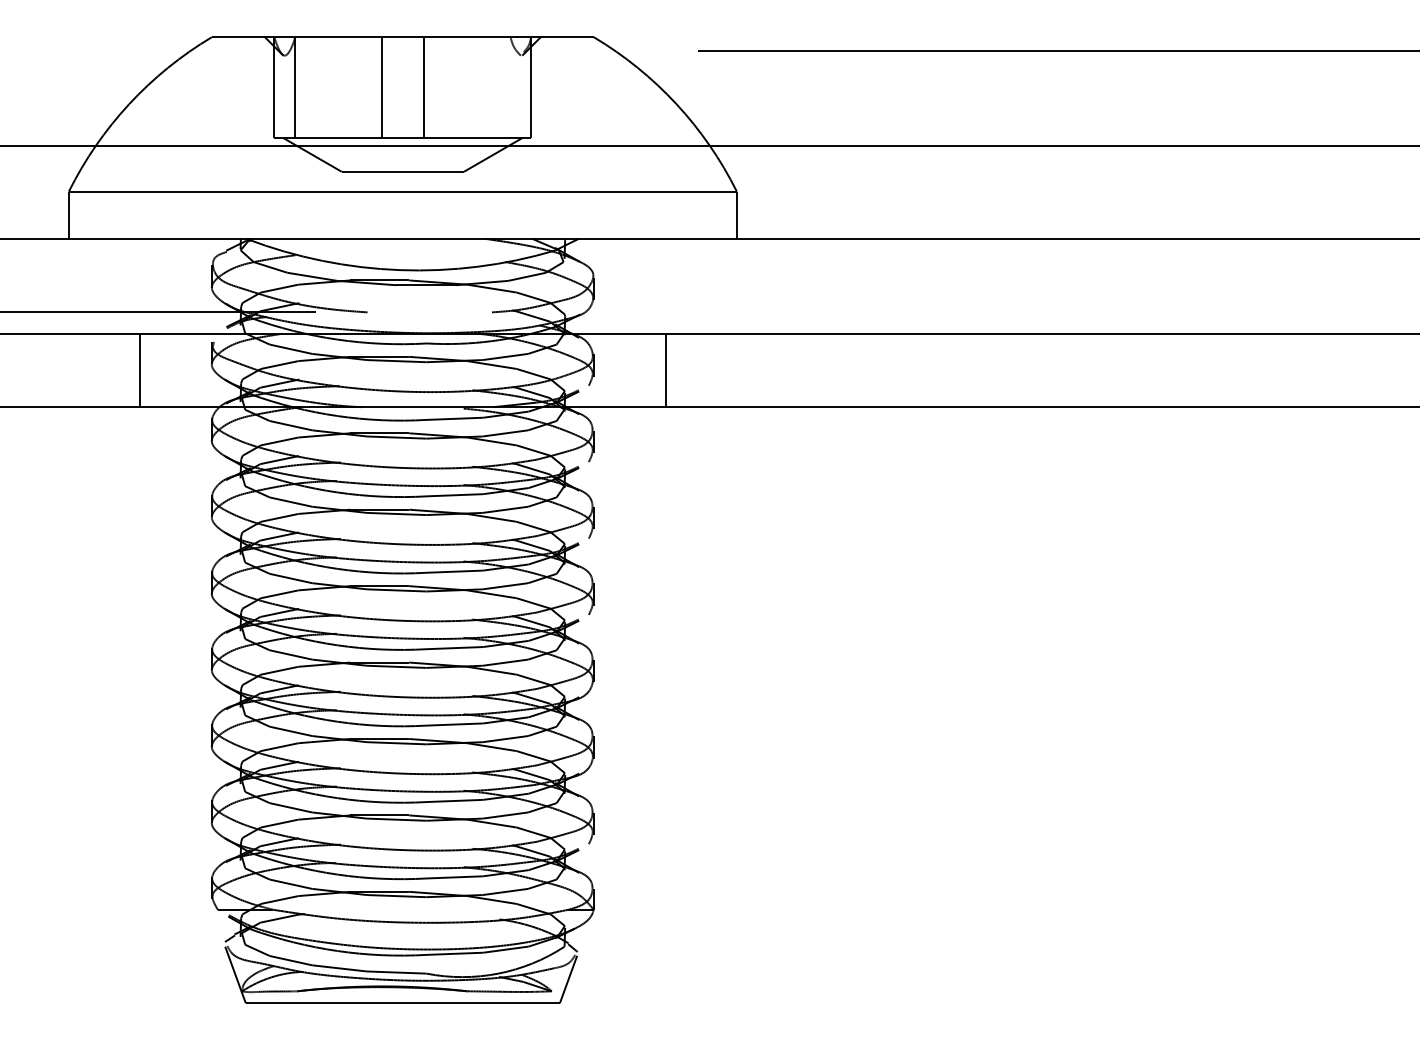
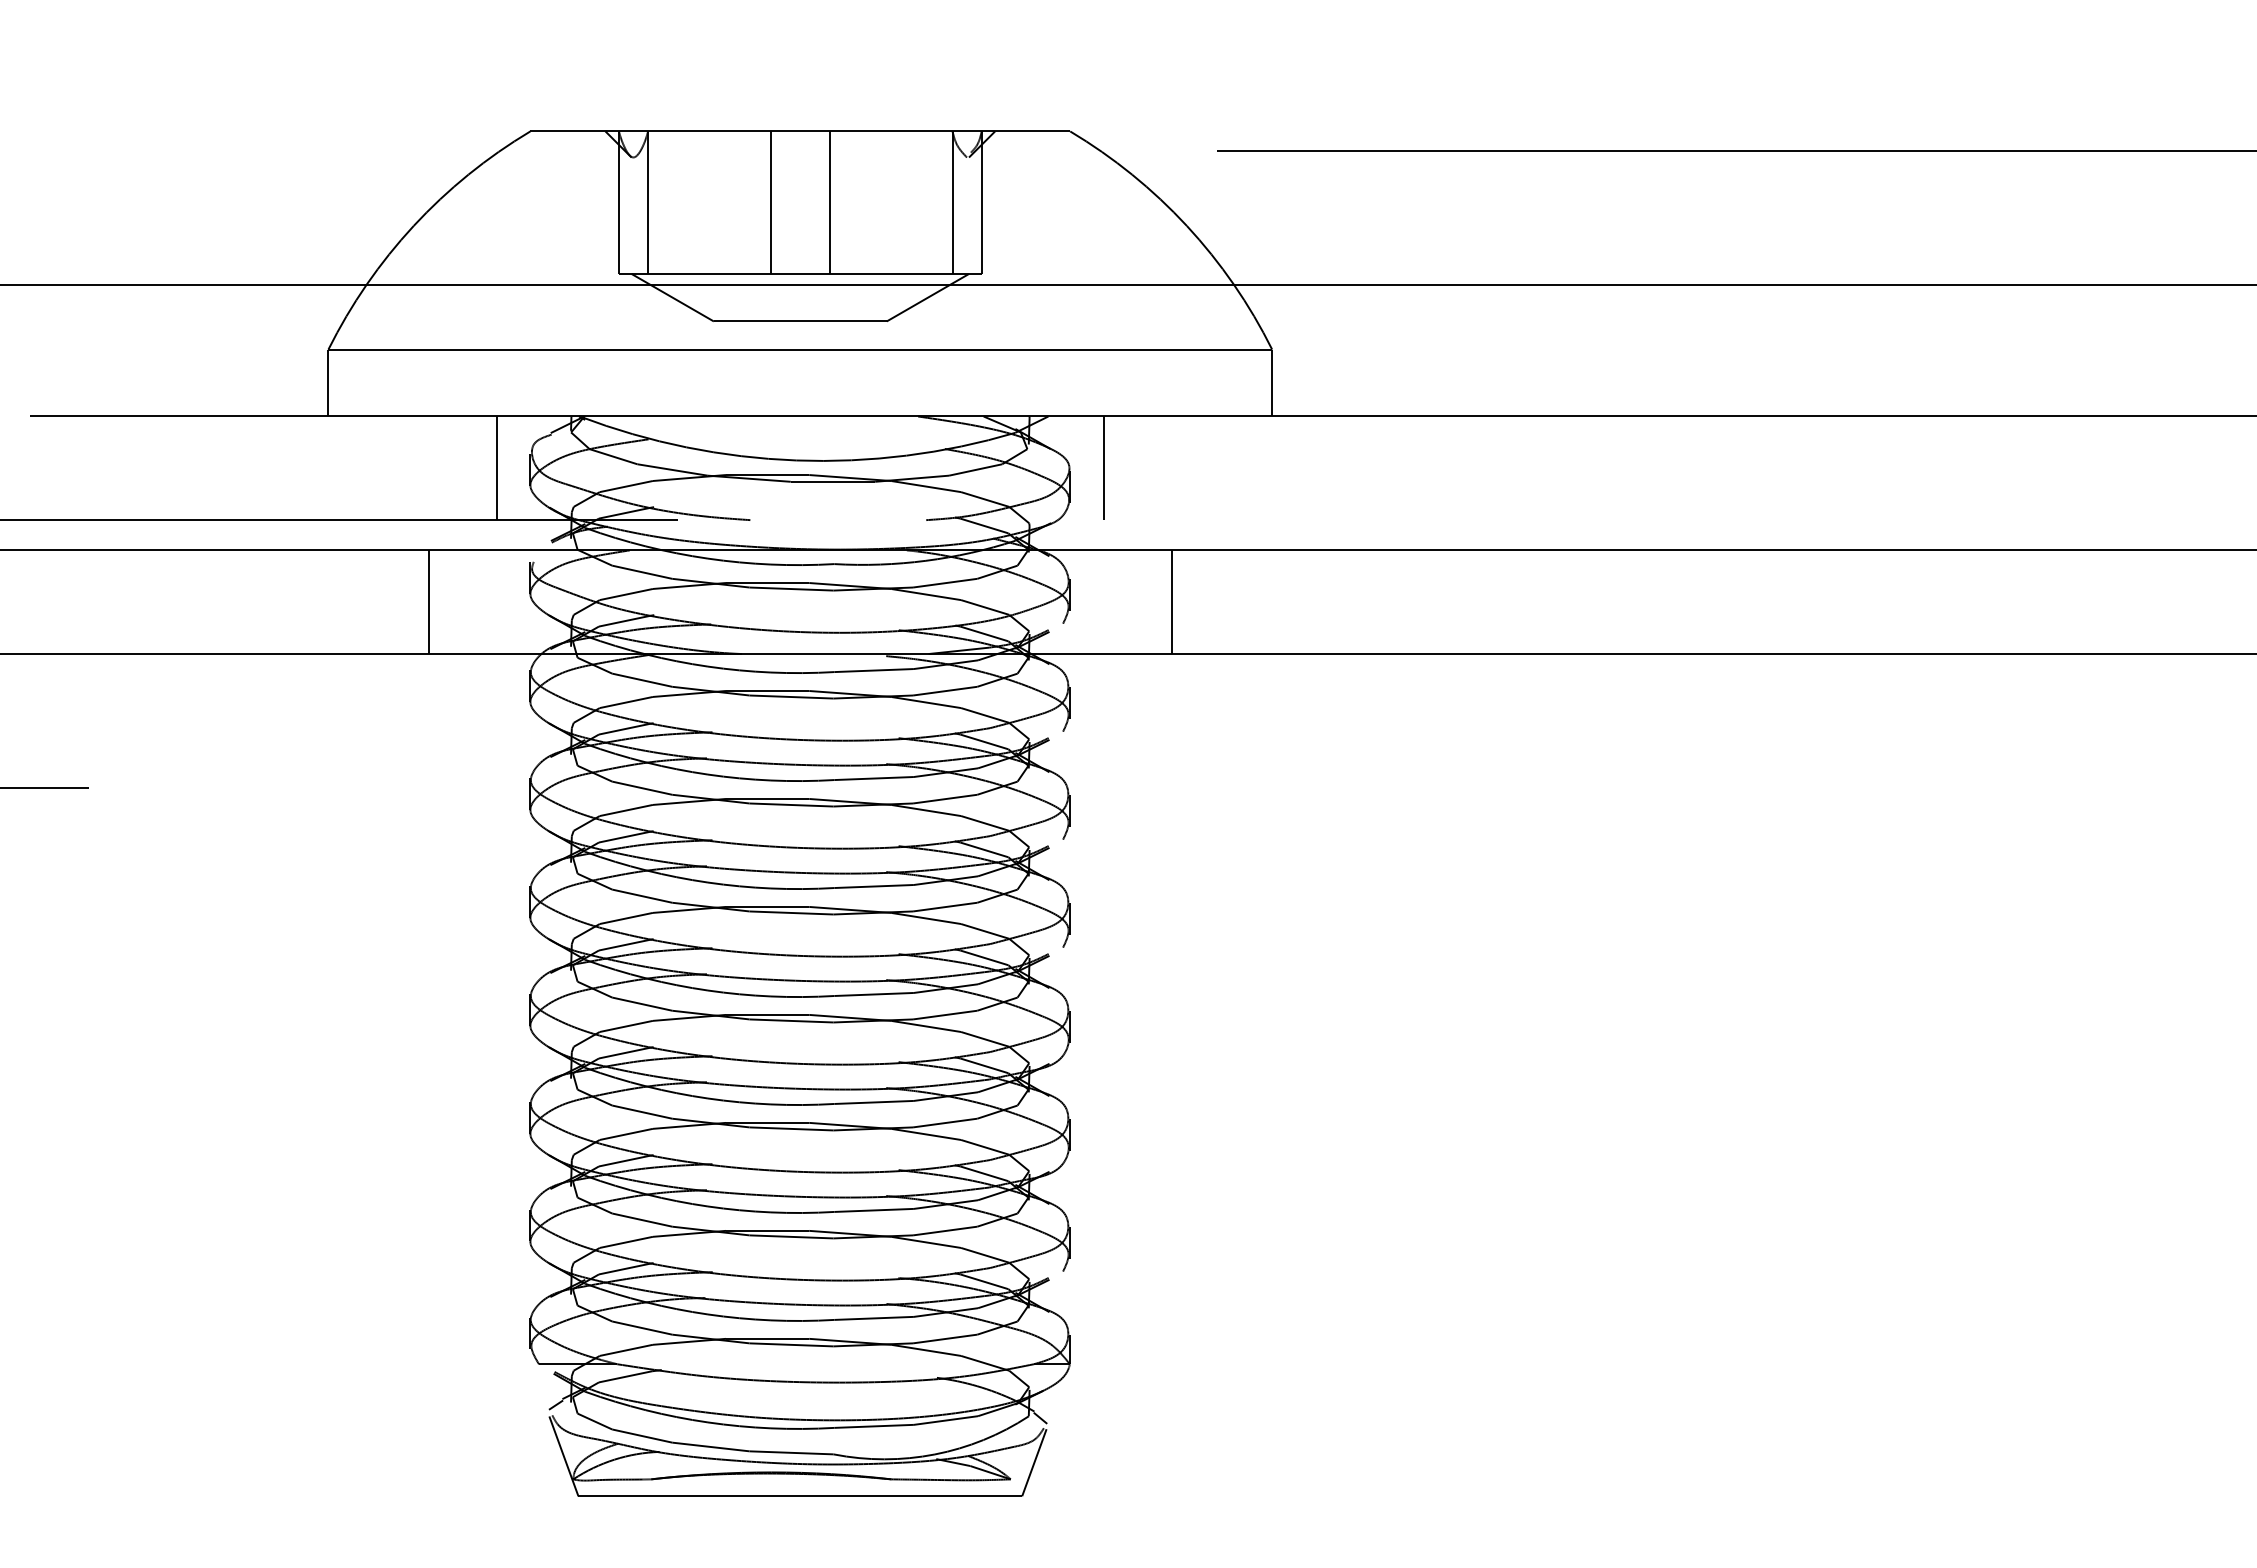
line: (510, 87) -> (952, 202), added
line: (187, 275) -> (496, 468), added
line: (617, 275) -> (1103, 468), added

